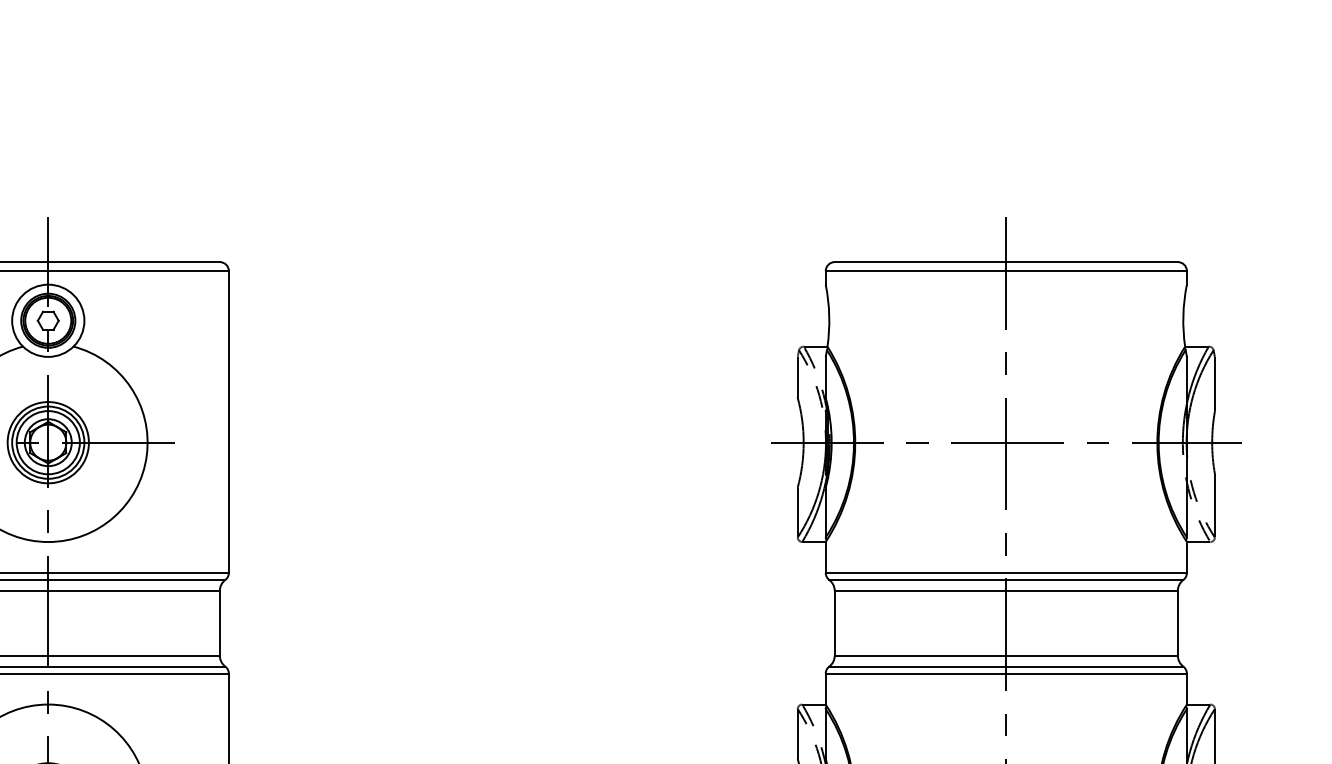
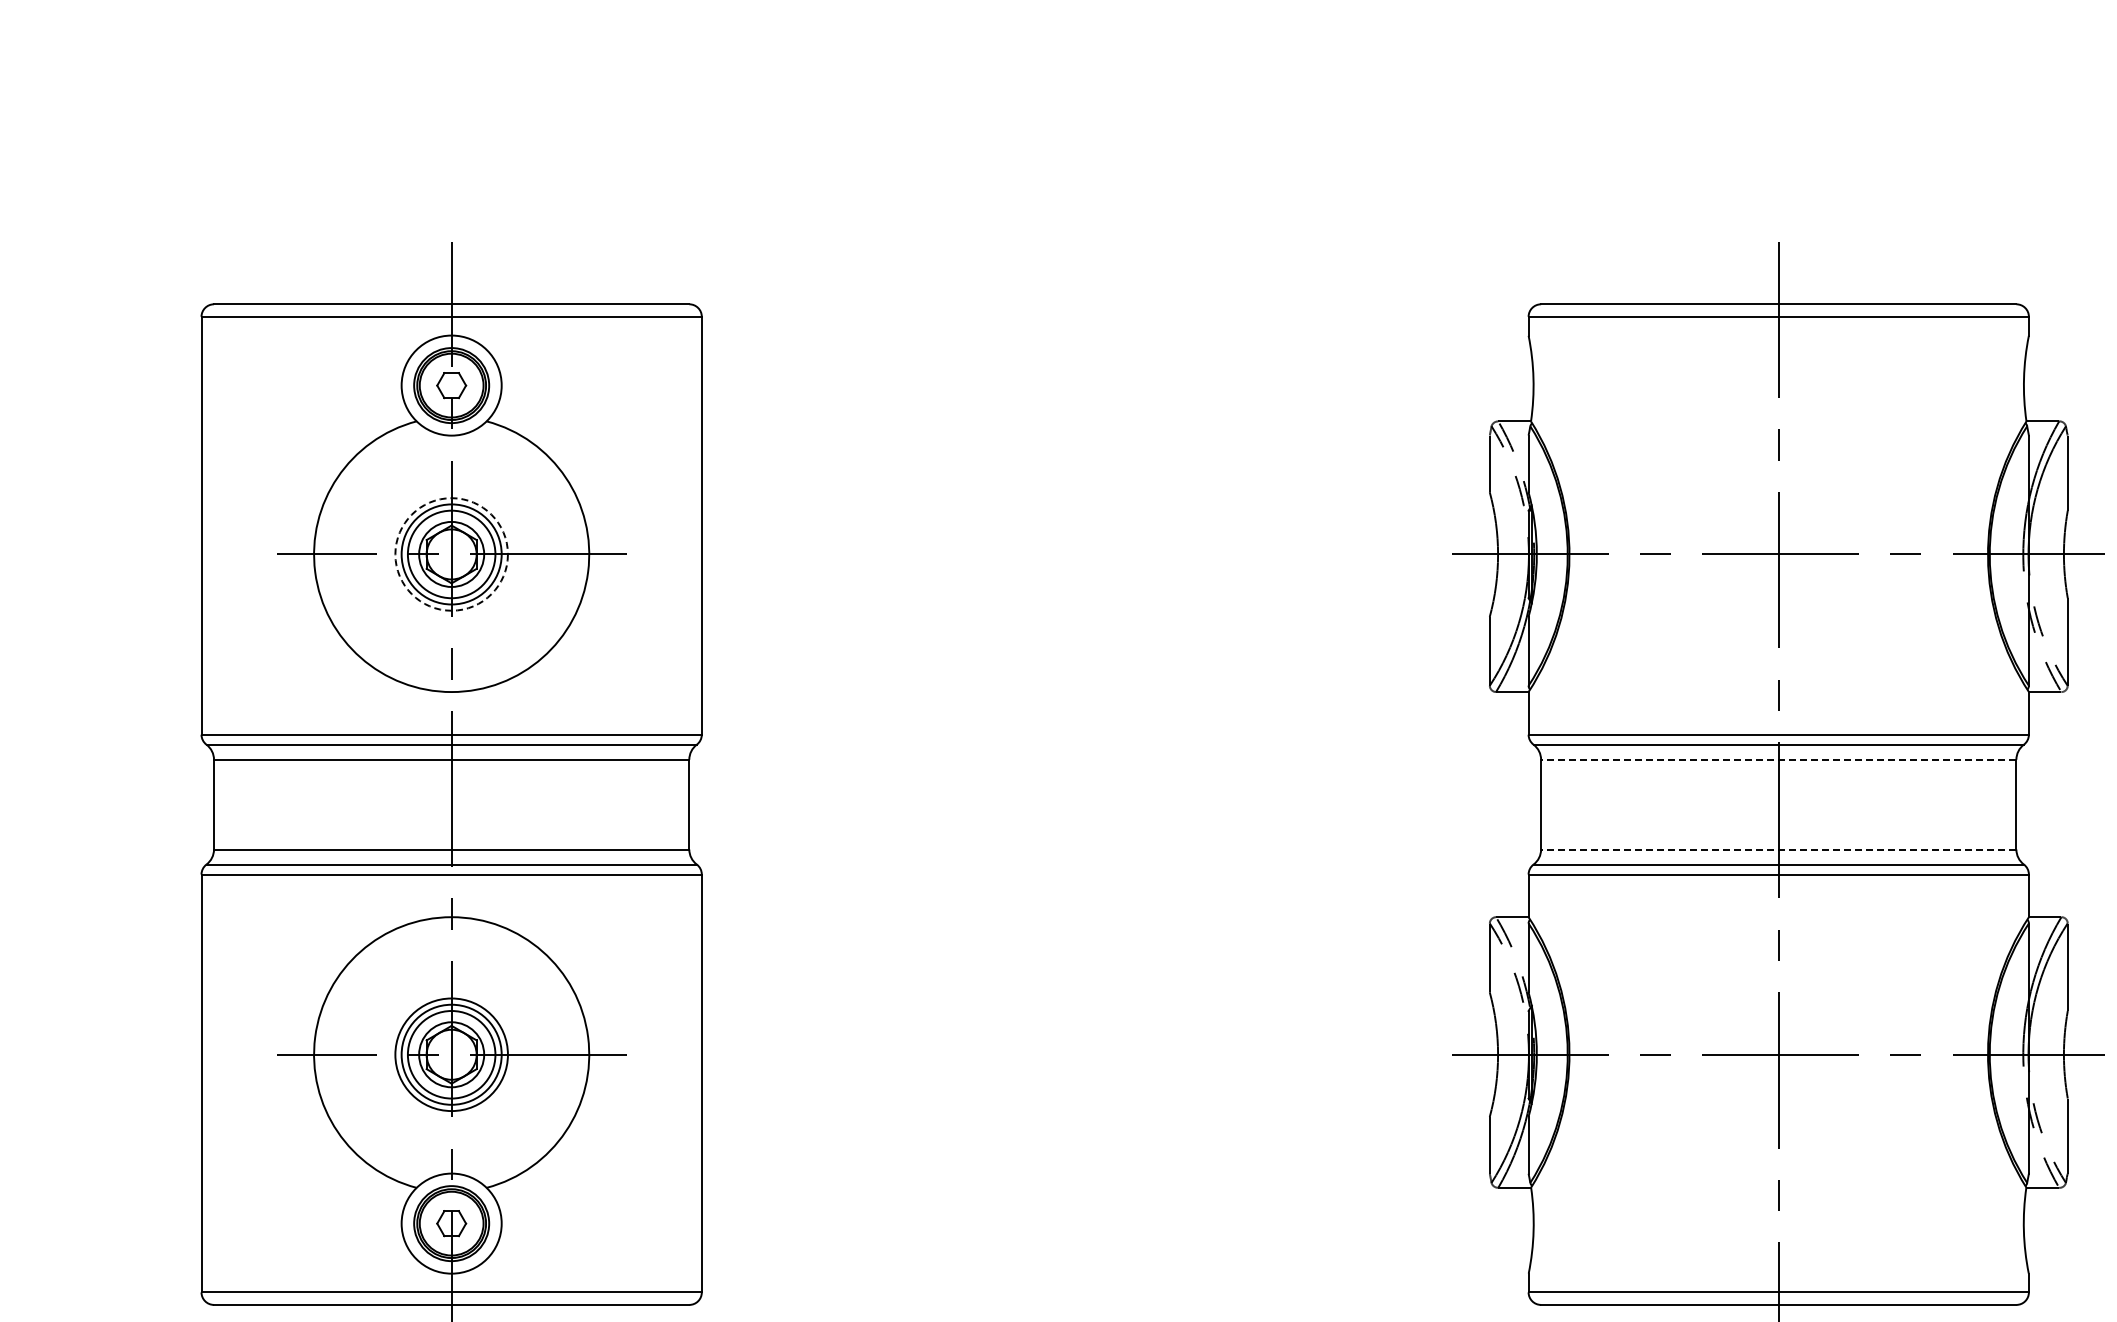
circle: (48, 442) -> (451, 554), solid -> dashed
line: (1006, 590) -> (1778, 759), solid -> dashed
line: (1006, 655) -> (1778, 849), solid -> dashed

